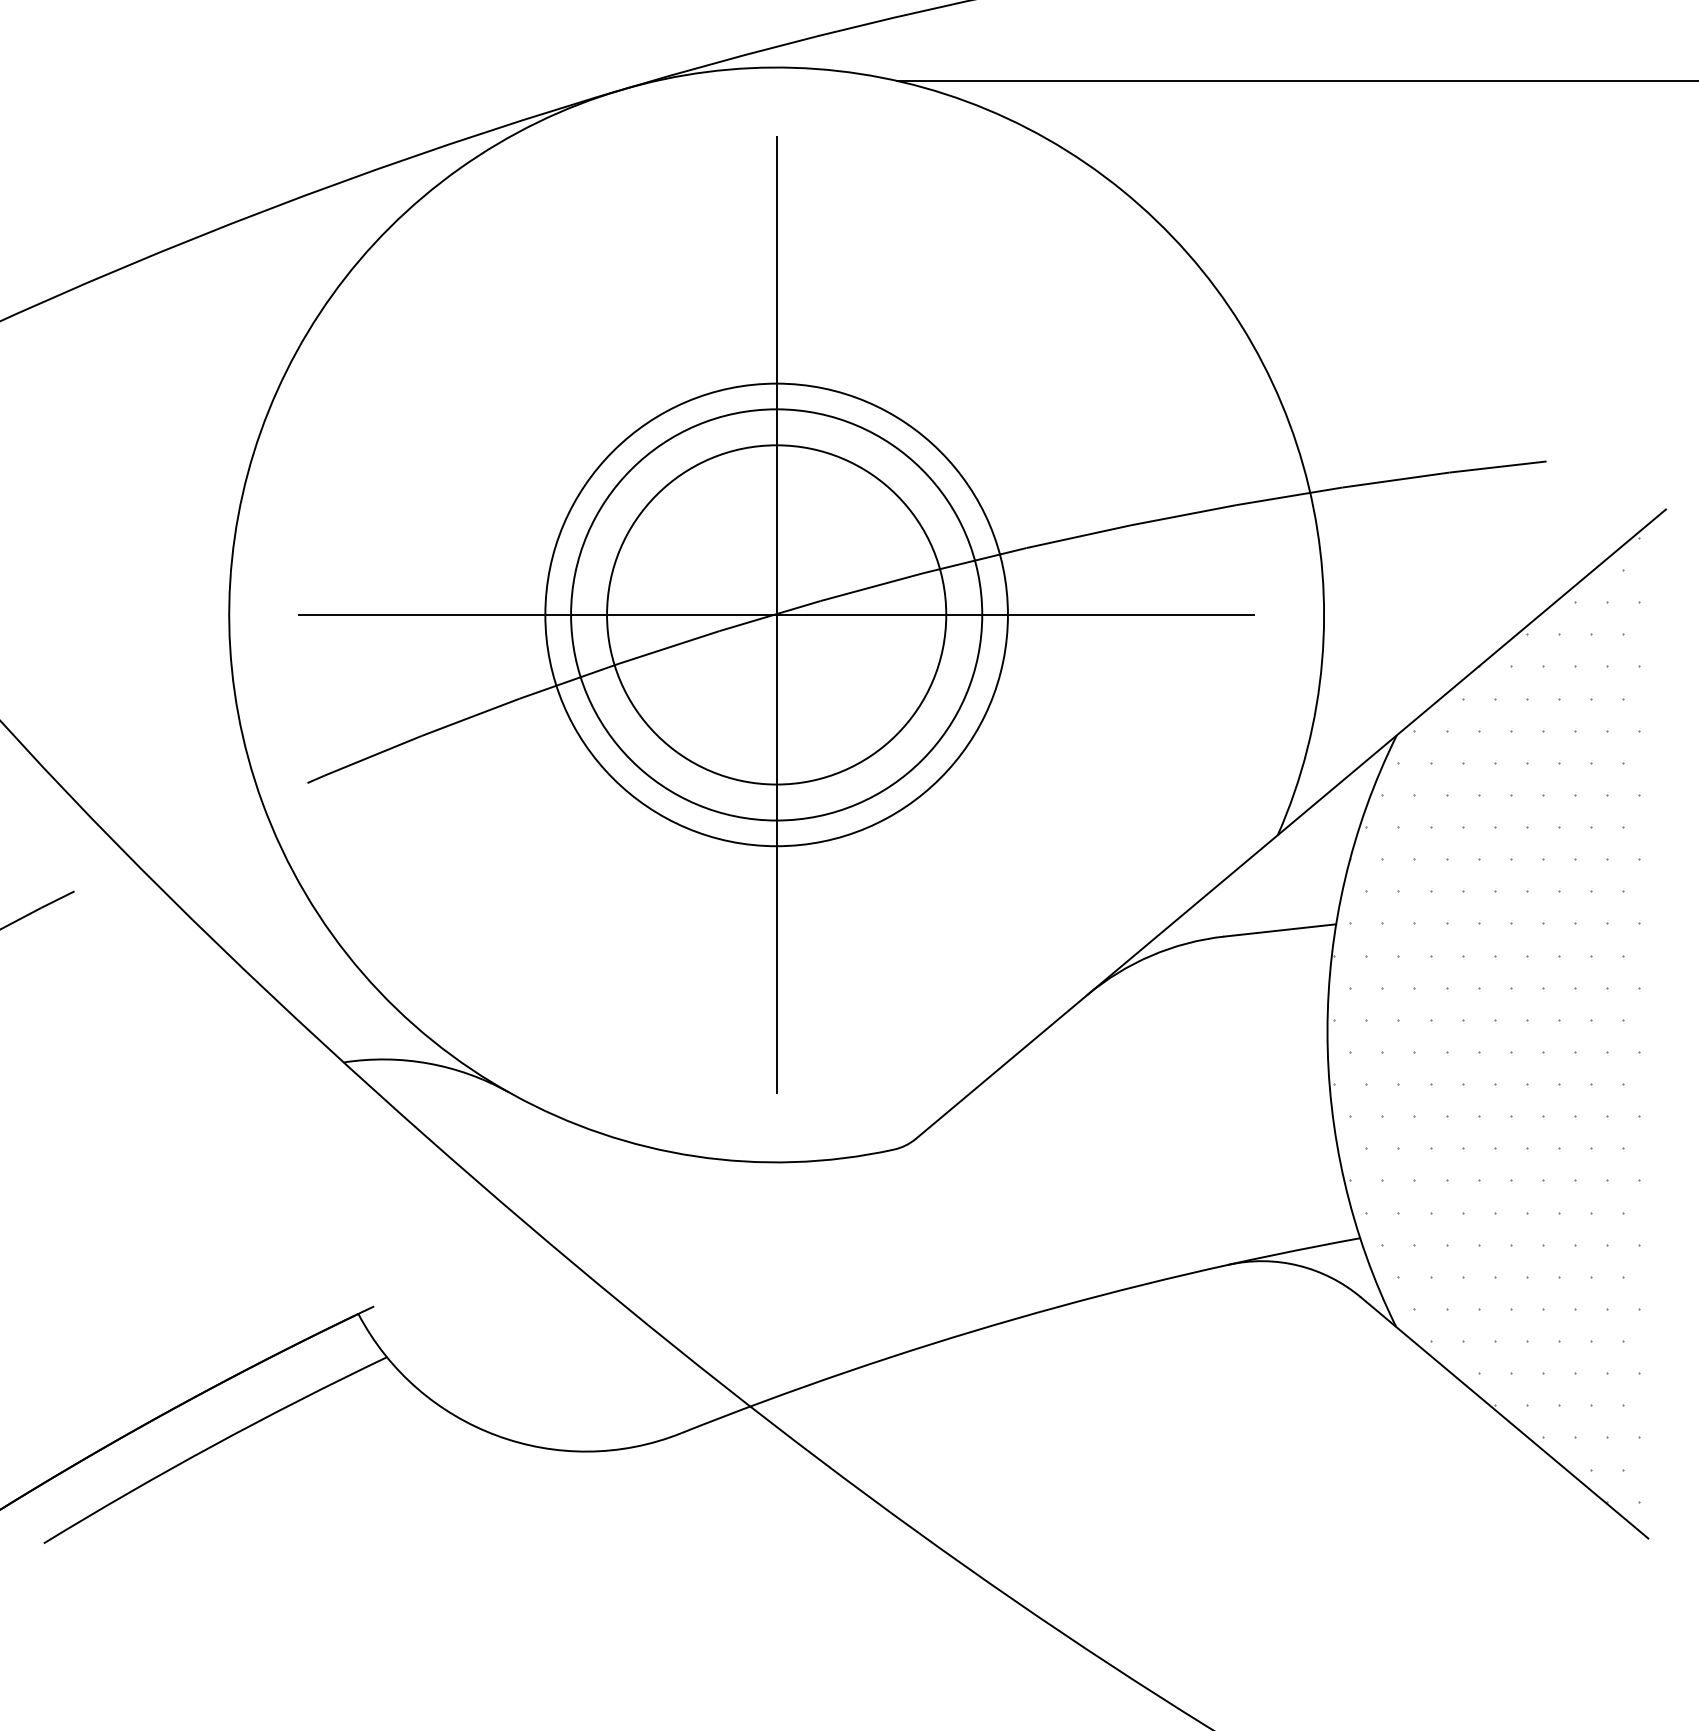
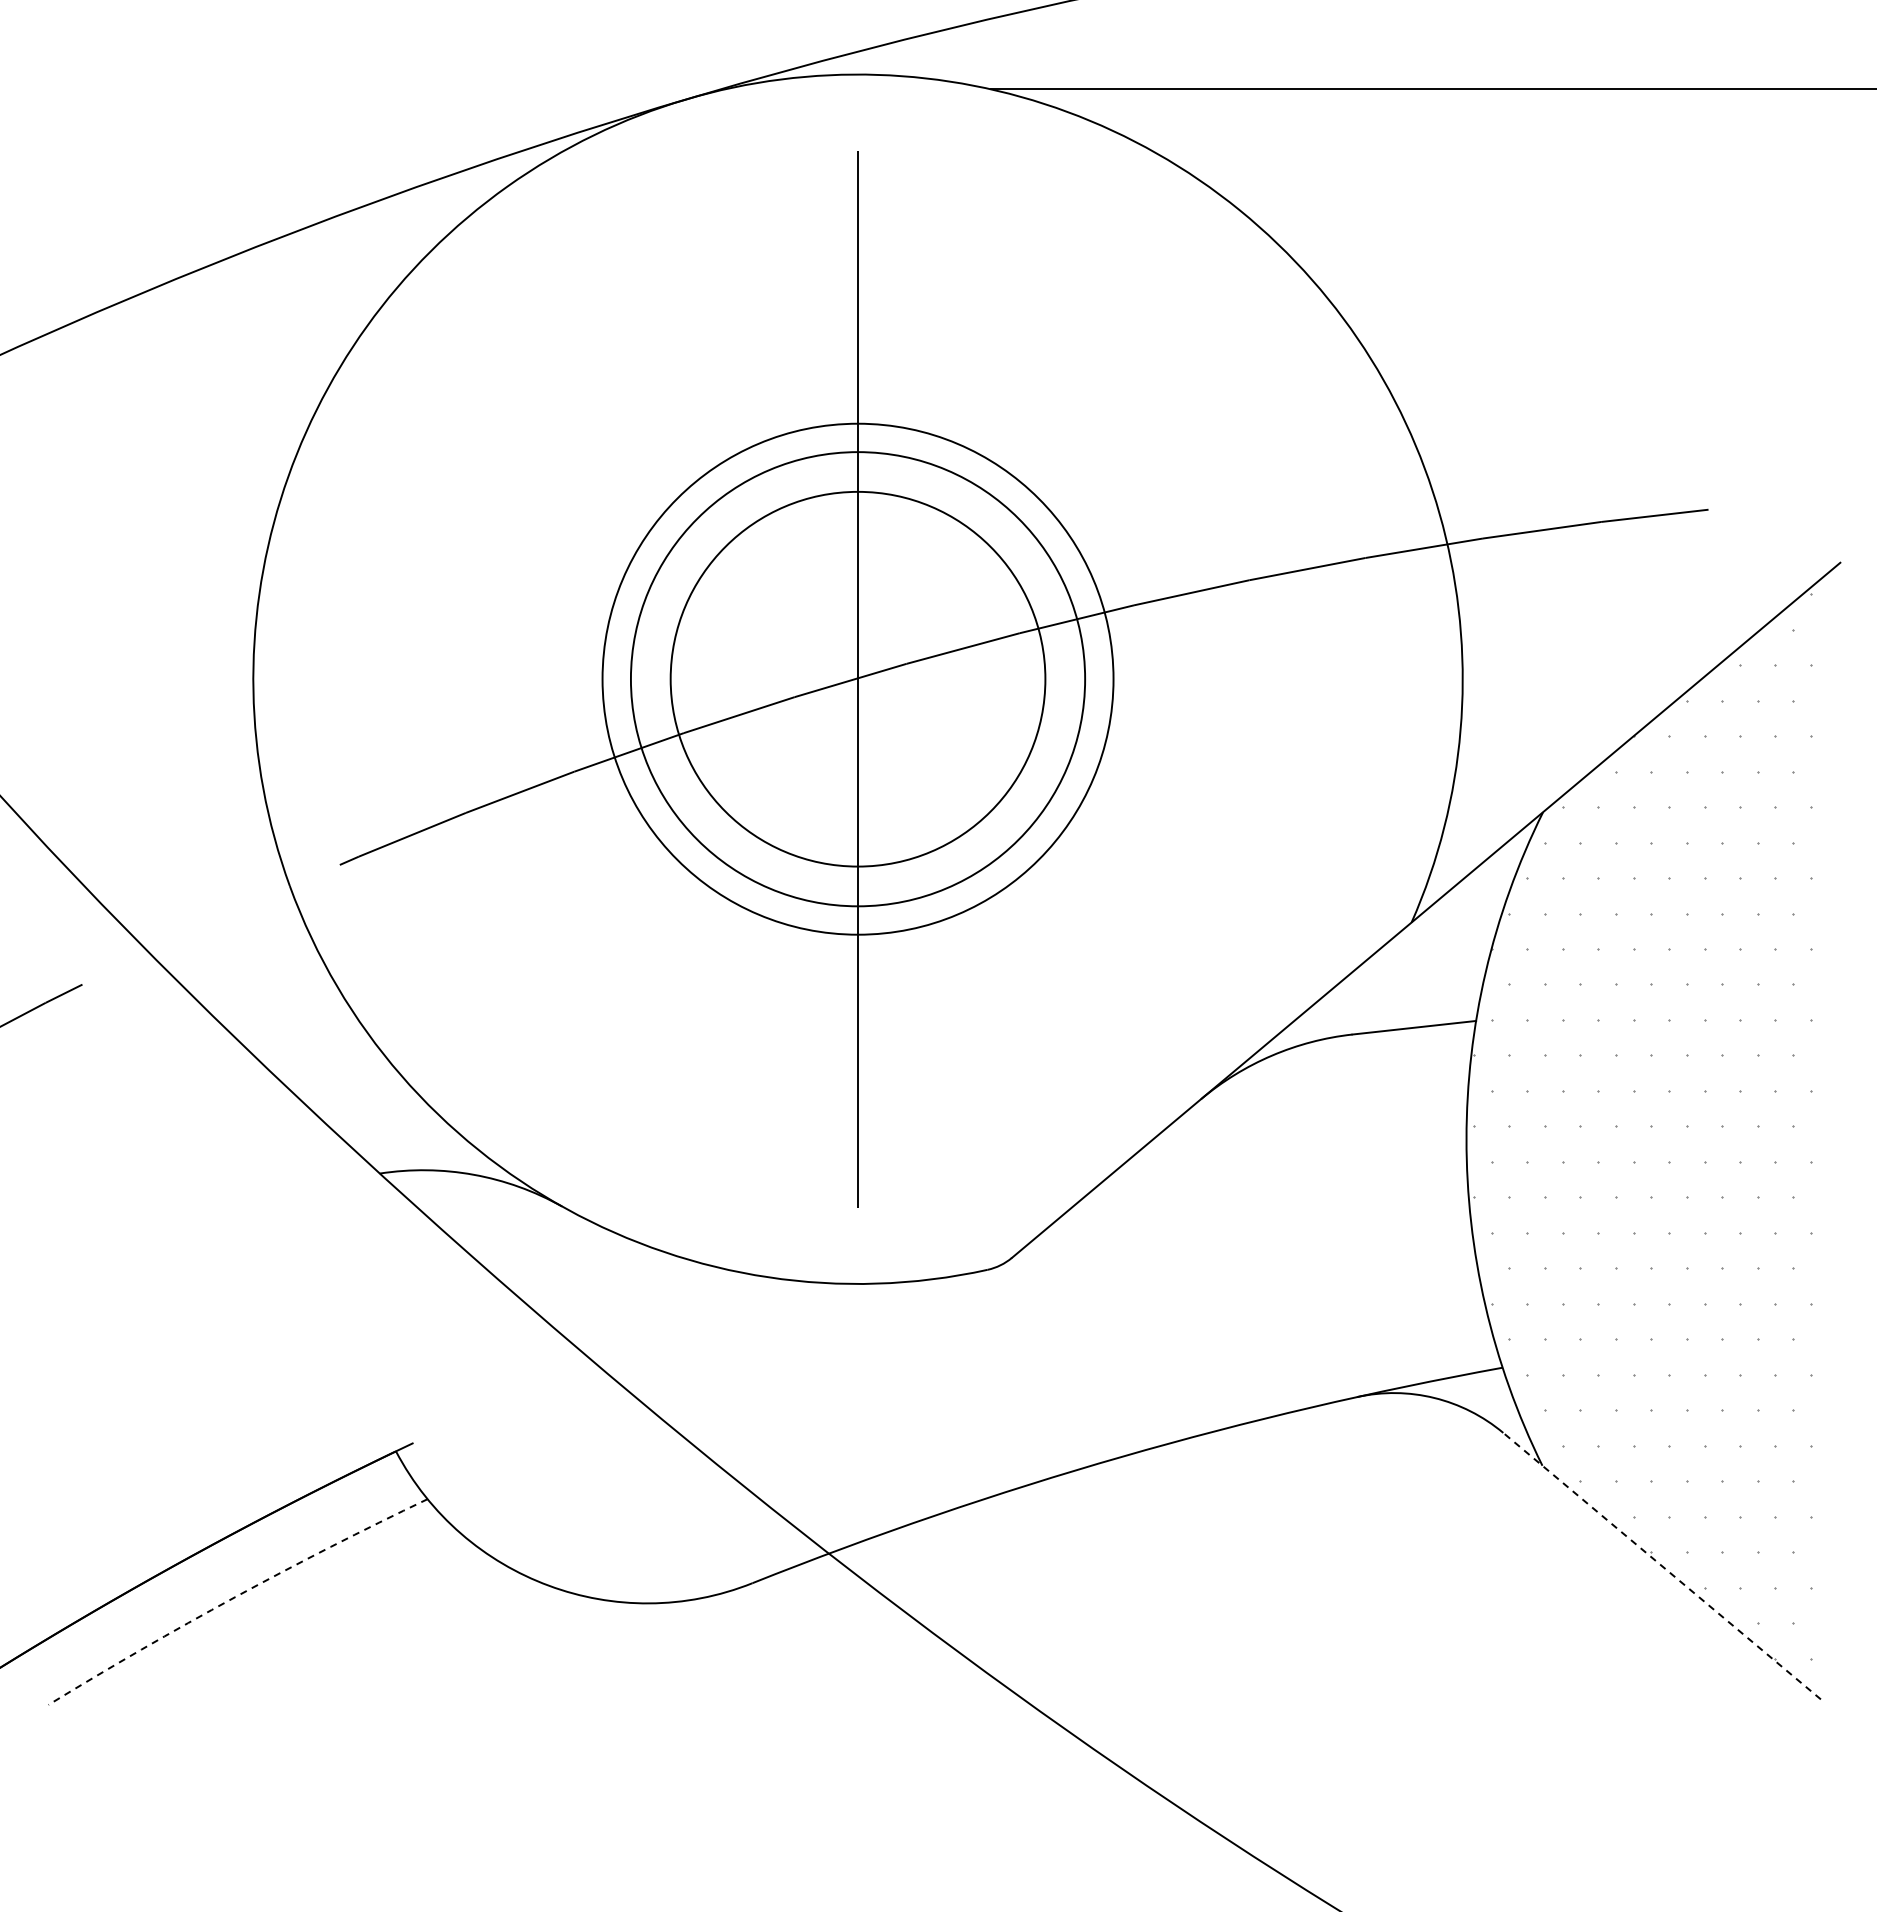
line: (776, 615) -> (857, 679), removed
line: (1504, 1417) -> (1661, 1565), solid -> dashed
arc: (213, 1446) -> (235, 1597), solid -> dashed

